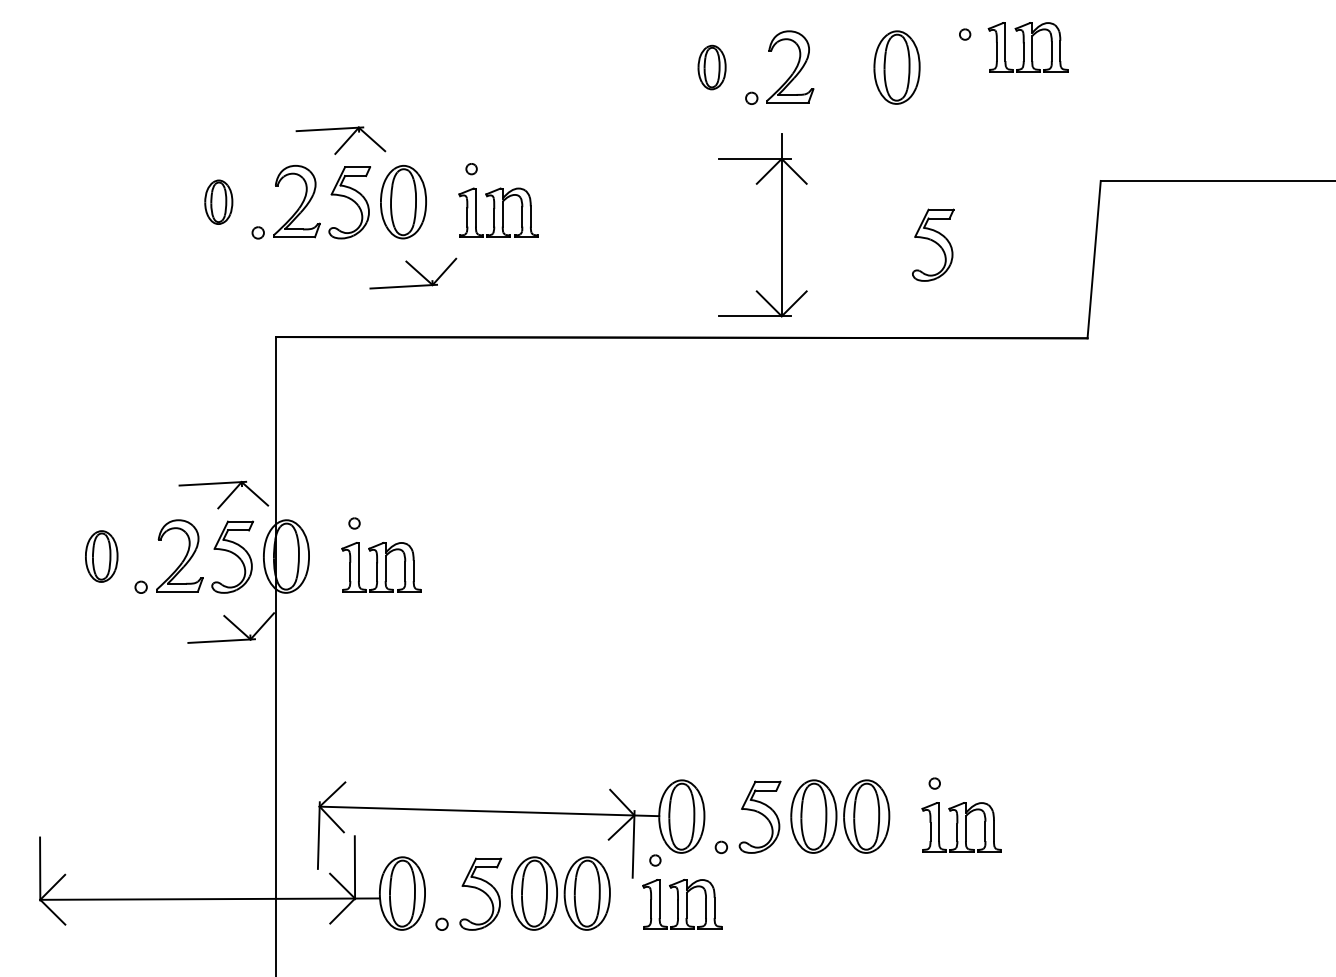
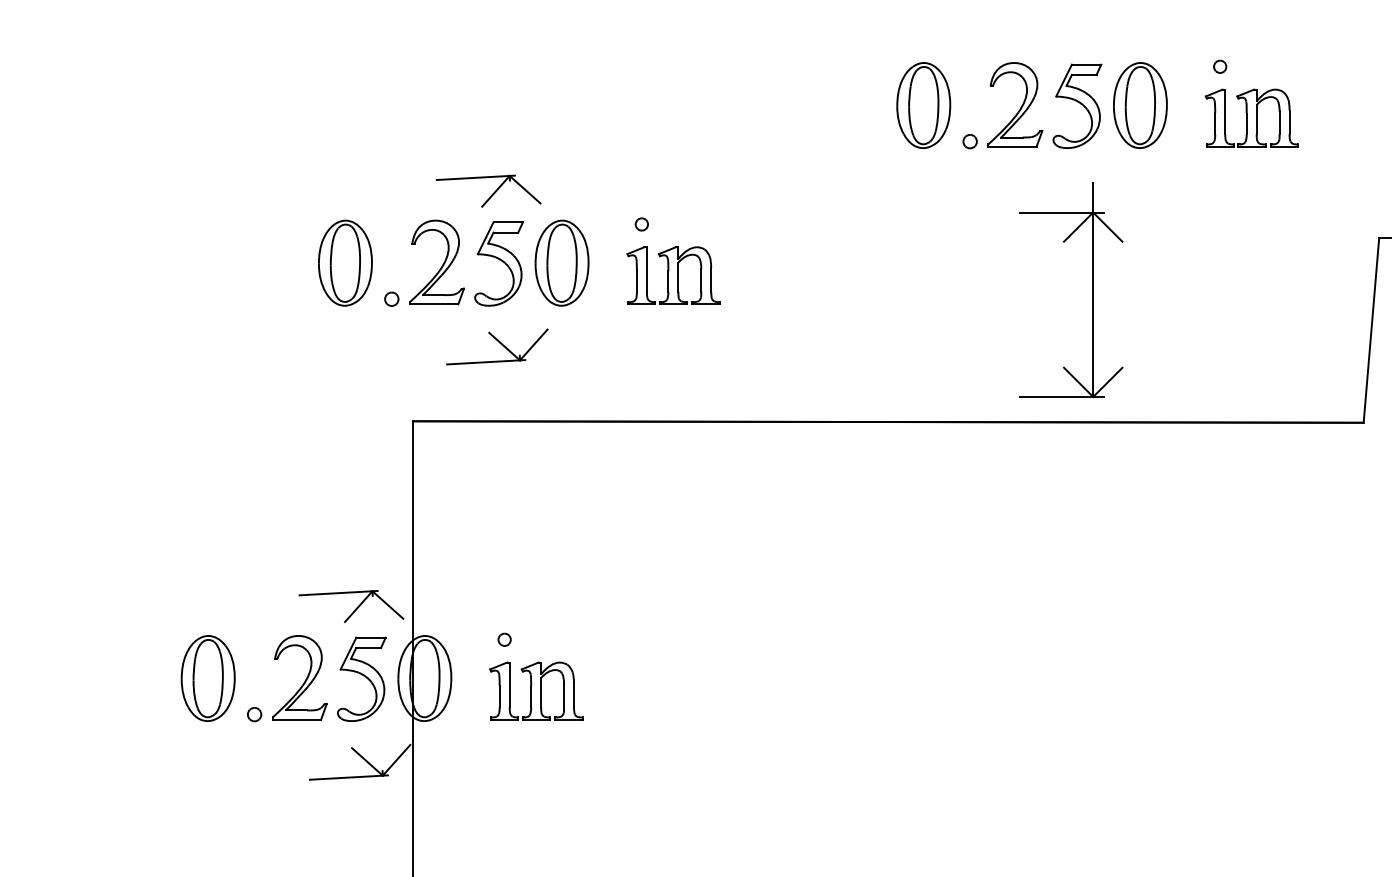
part: (1027, 47) -> (1251, 118), moved
part: (711, 67) -> (922, 105), size x1.67
part: (218, 202) -> (345, 263), size x1.67
part: (781, 225) -> (1092, 290), moved
part: (933, 244) -> (1077, 105), moved
part: (413, 273) -> (497, 346), moved
part: (101, 556) -> (208, 678), size x1.43

